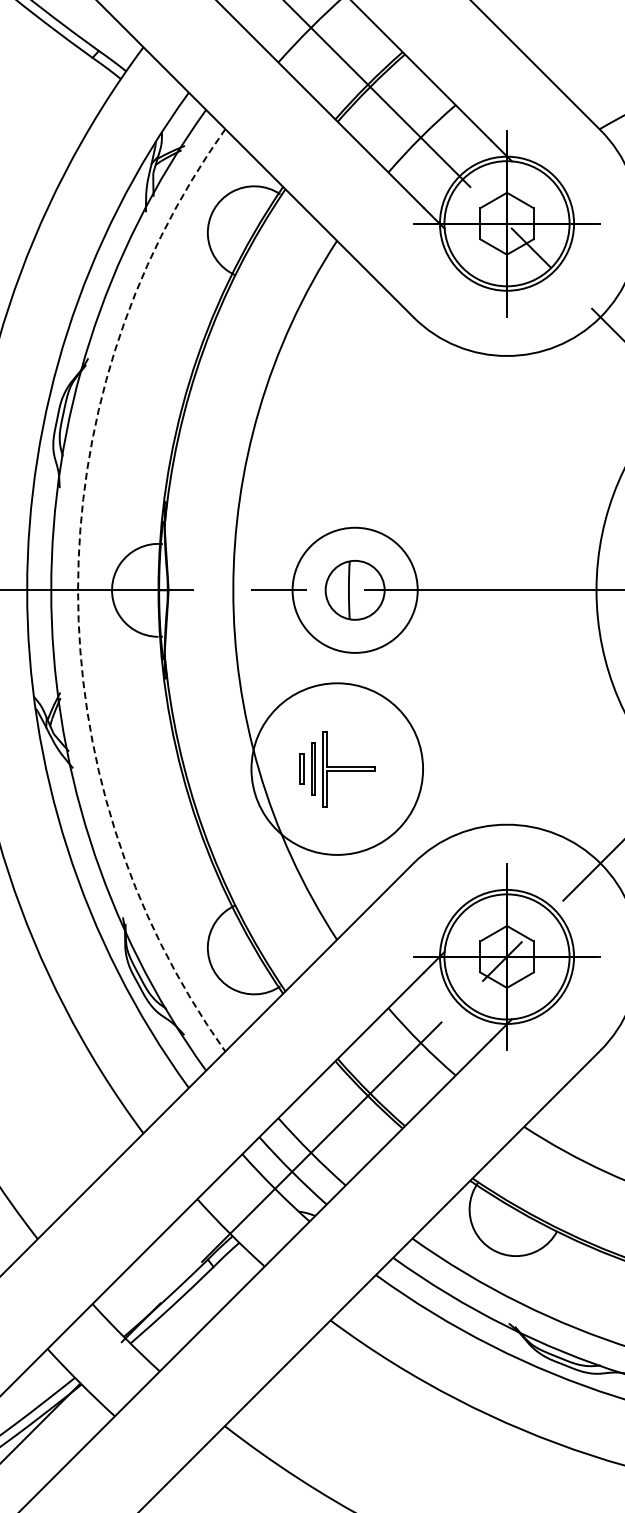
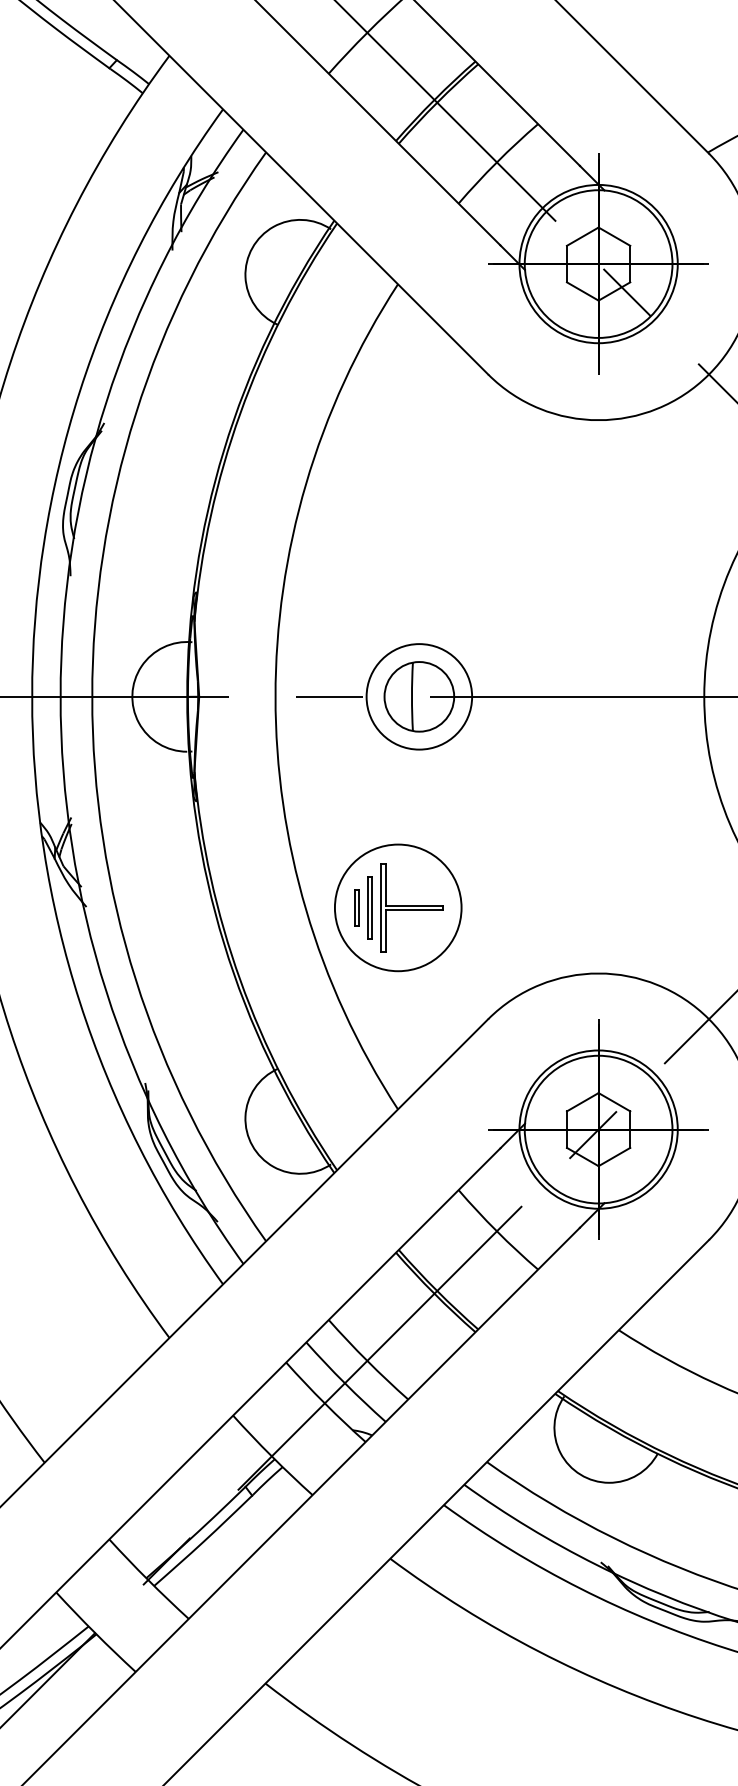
arc: (78, 590) -> (92, 697), dashed -> solid
circle: (354, 590) -> (418, 697), size x0.71
circle: (336, 768) -> (397, 907), size x0.62

